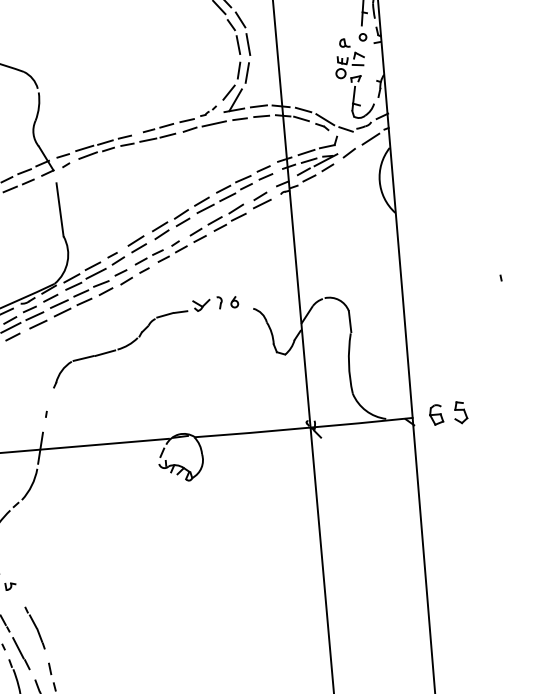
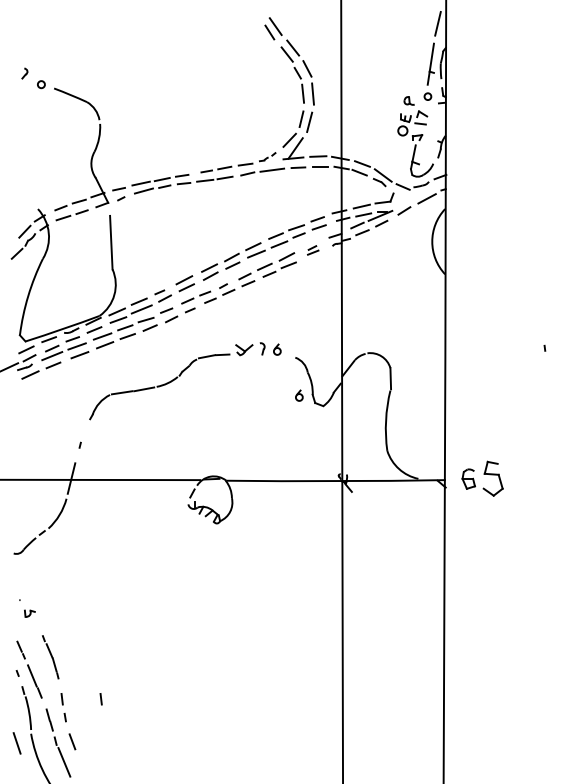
part: (261, 200) -> (312, 250), size x0.6
part: (260, 346) -> (299, 395), added
part: (460, 412) -> (493, 478), size x1.6
line: (88, 665) -> (100, 699), added

